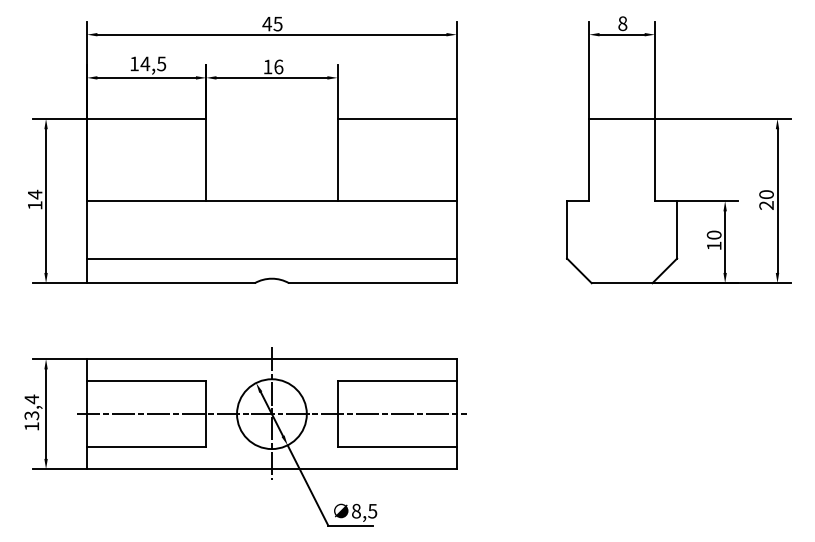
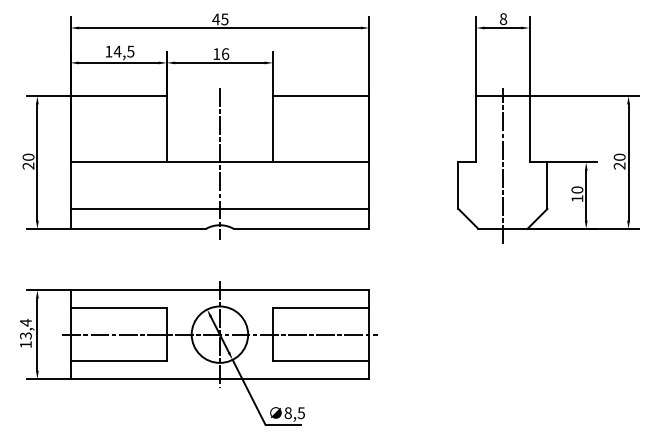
text: (34, 199) -> (28, 161), 14 -> 20
line: (271, 202) -> (219, 163), added
line: (622, 205) -> (503, 166), added

